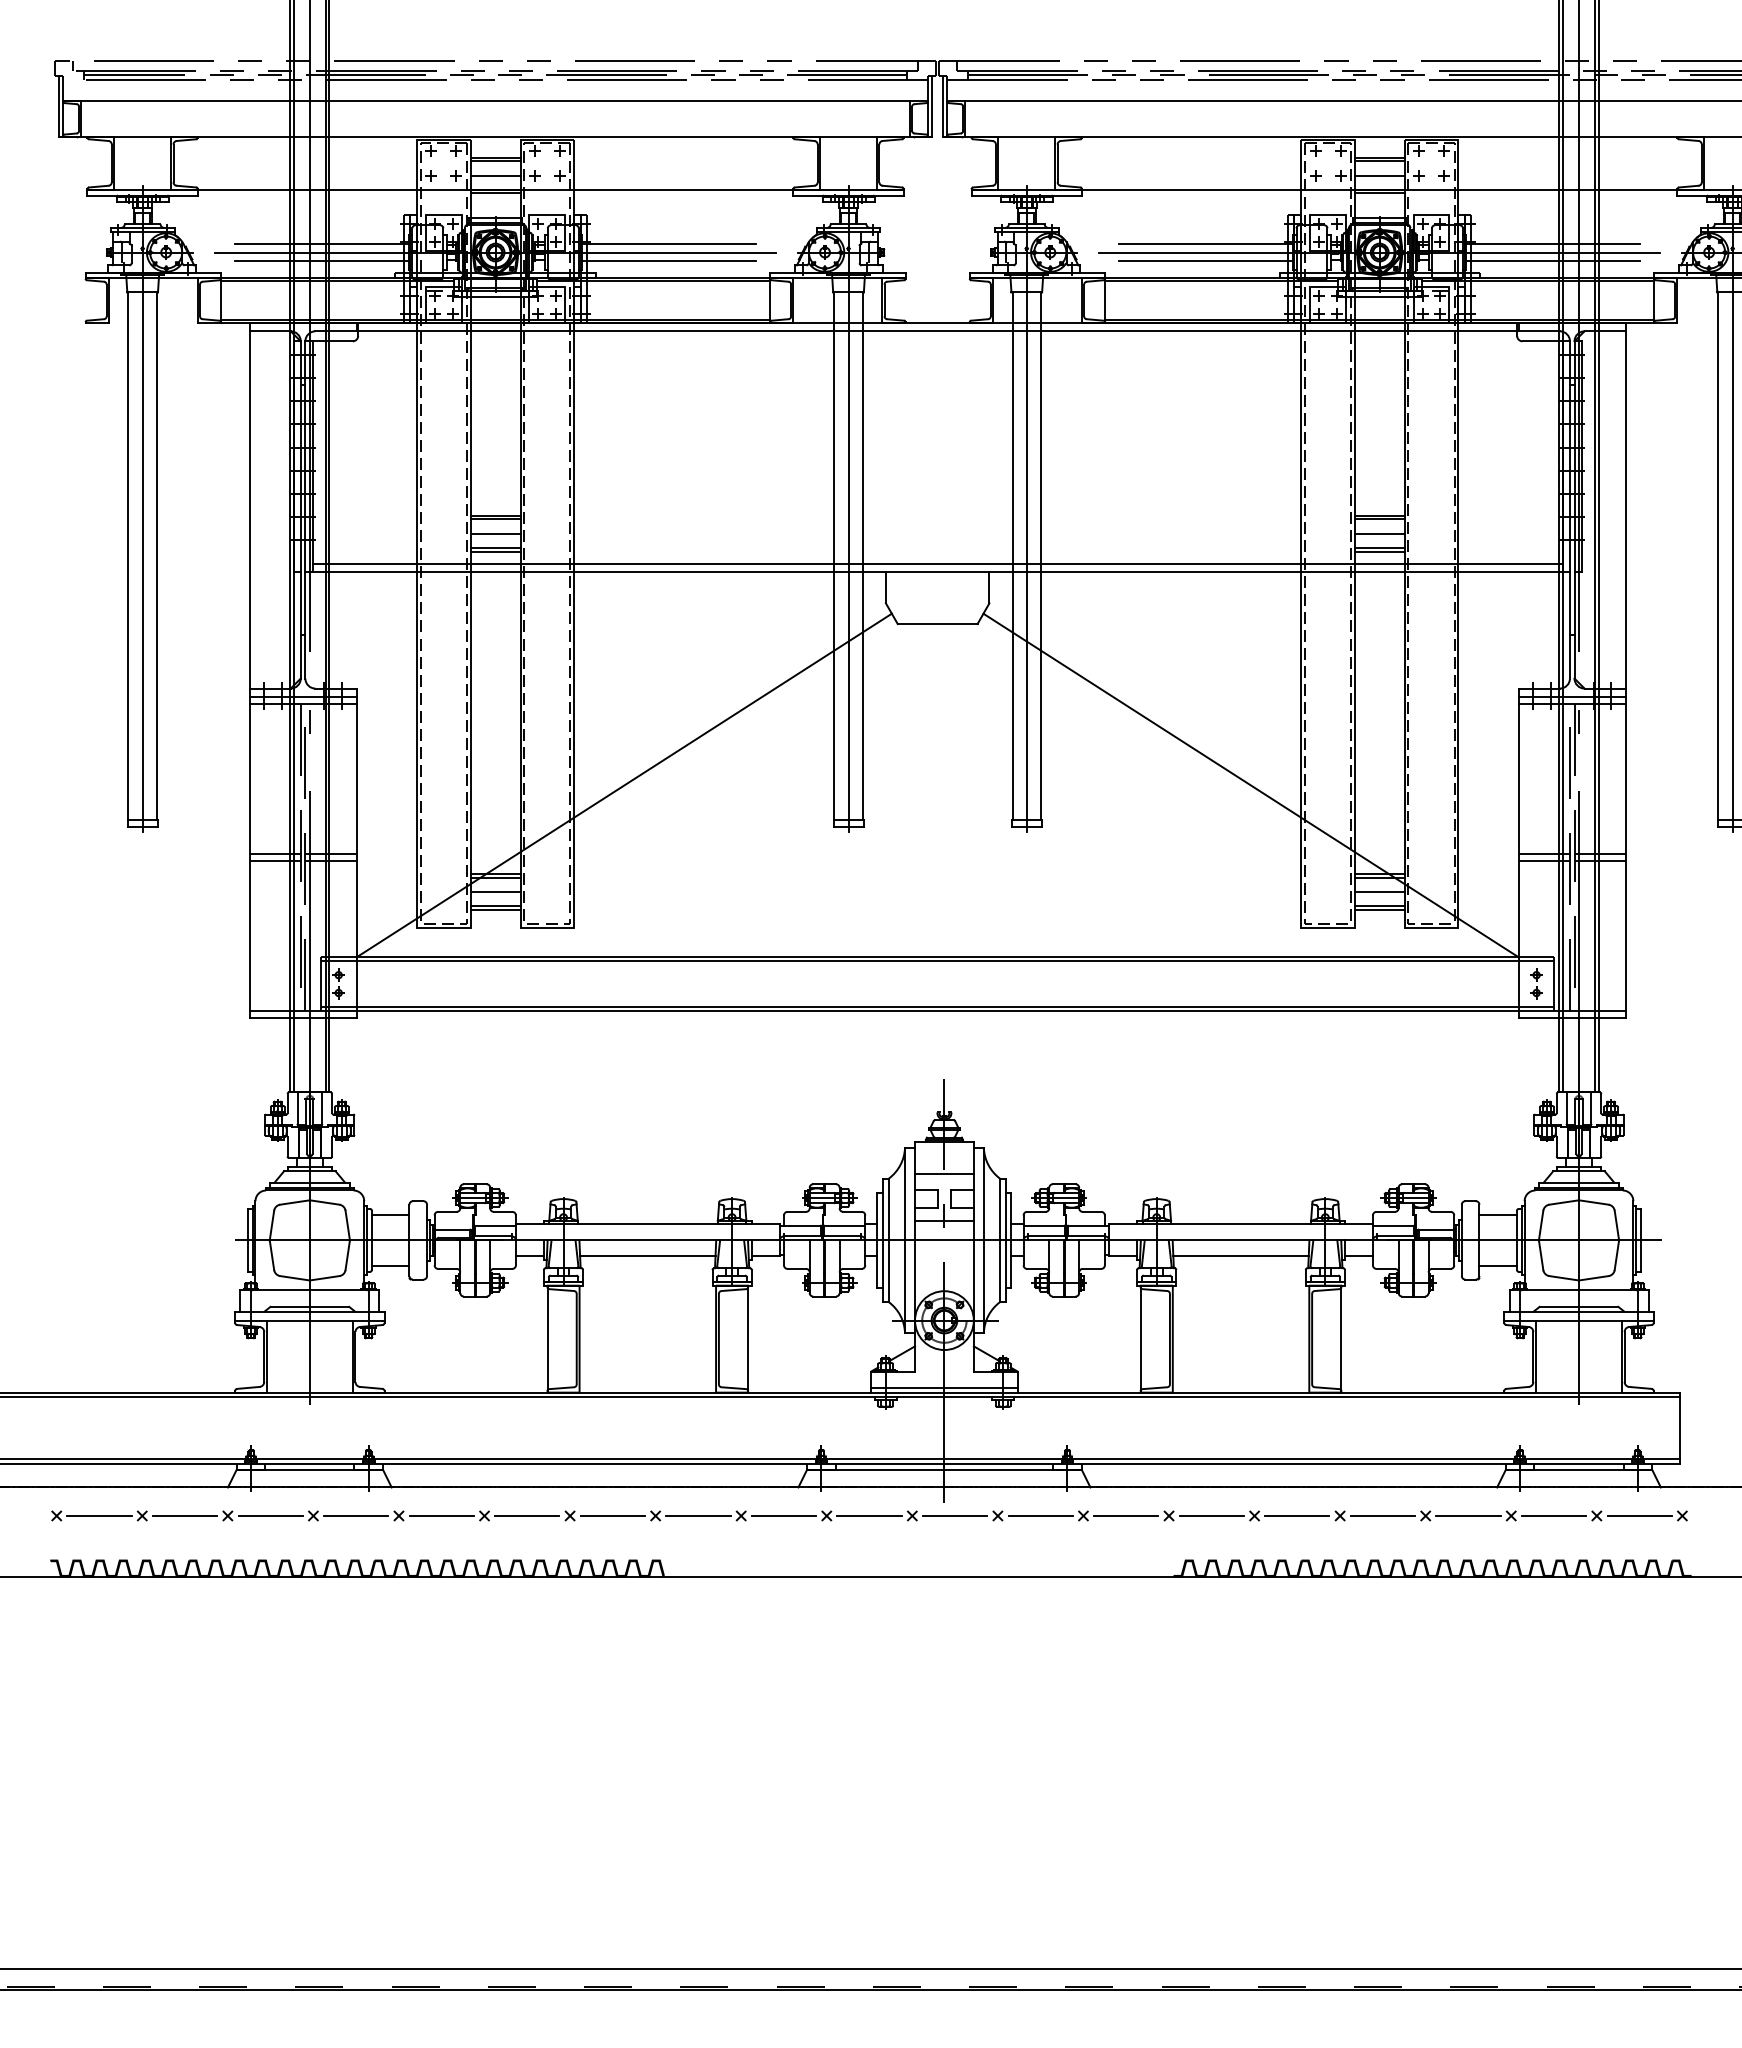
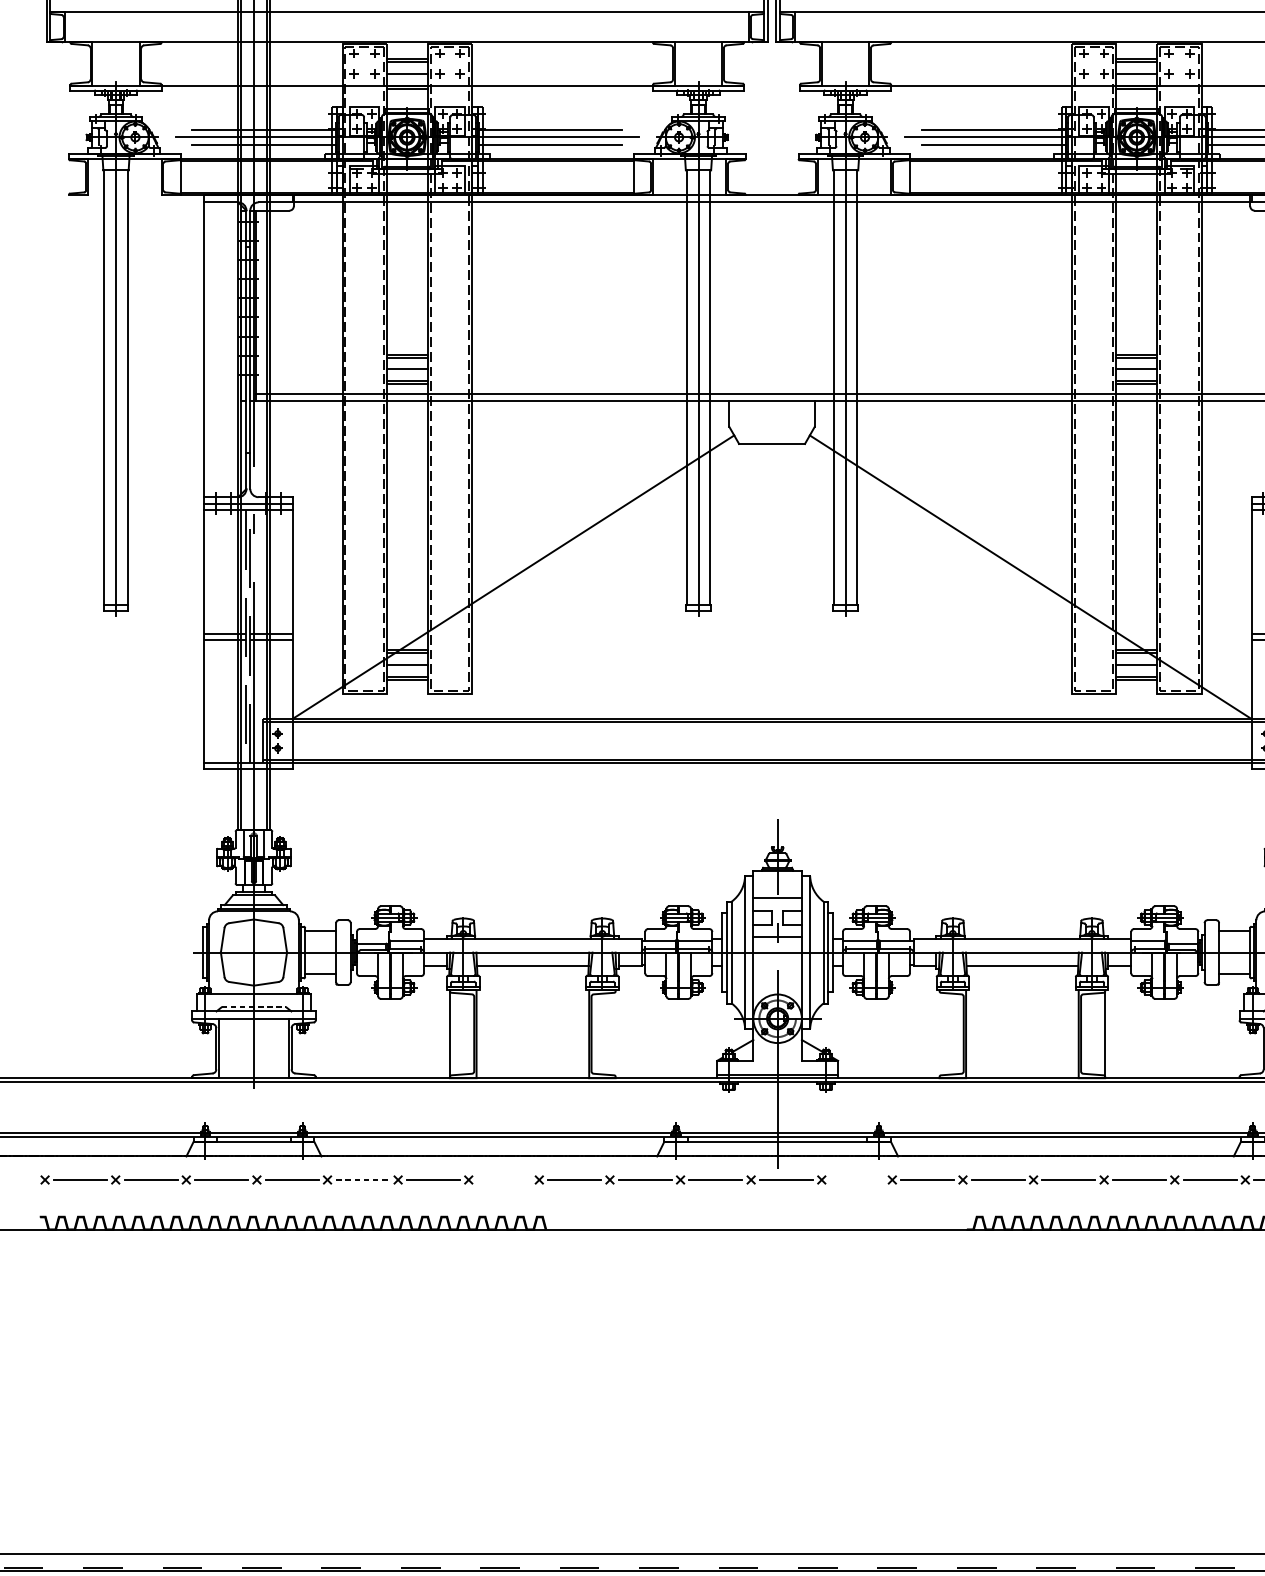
line: (310, 1306) -> (254, 1007), solid -> dashed
line: (748, 1338) -> (615, 1033), removed
line: (1140, 1338) -> (939, 1033), removed
line: (442, 1515) -> (363, 1179), solid -> dashed
line: (612, 1515) -> (503, 1179), removed
line: (1040, 1515) -> (856, 1179), removed

